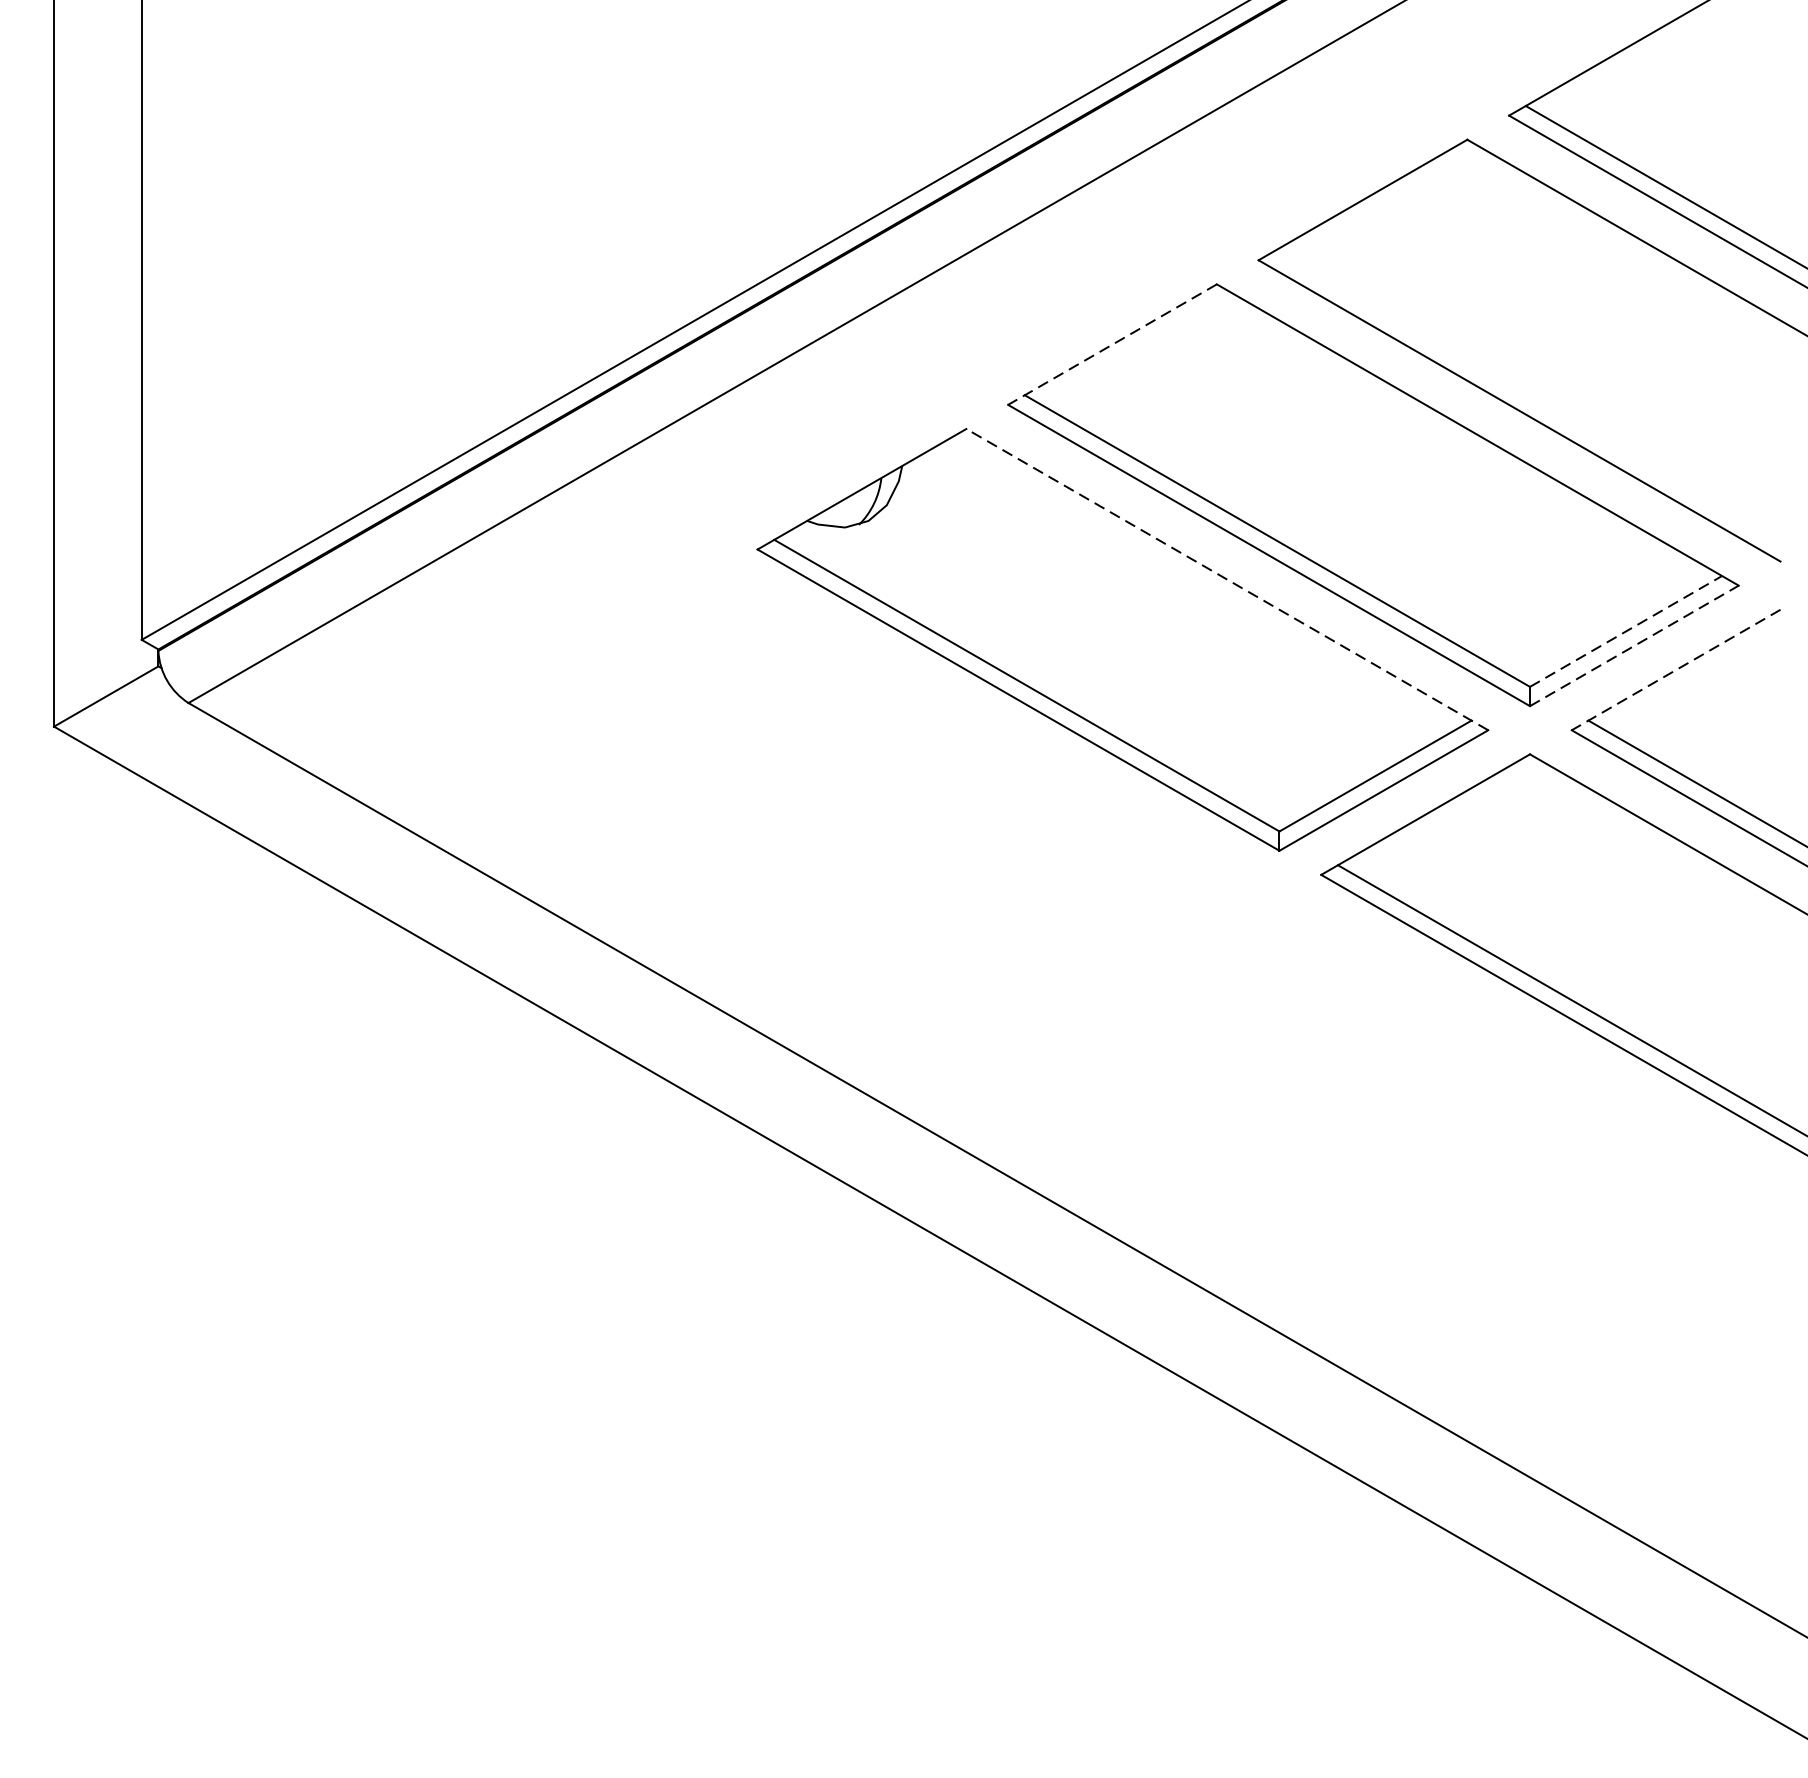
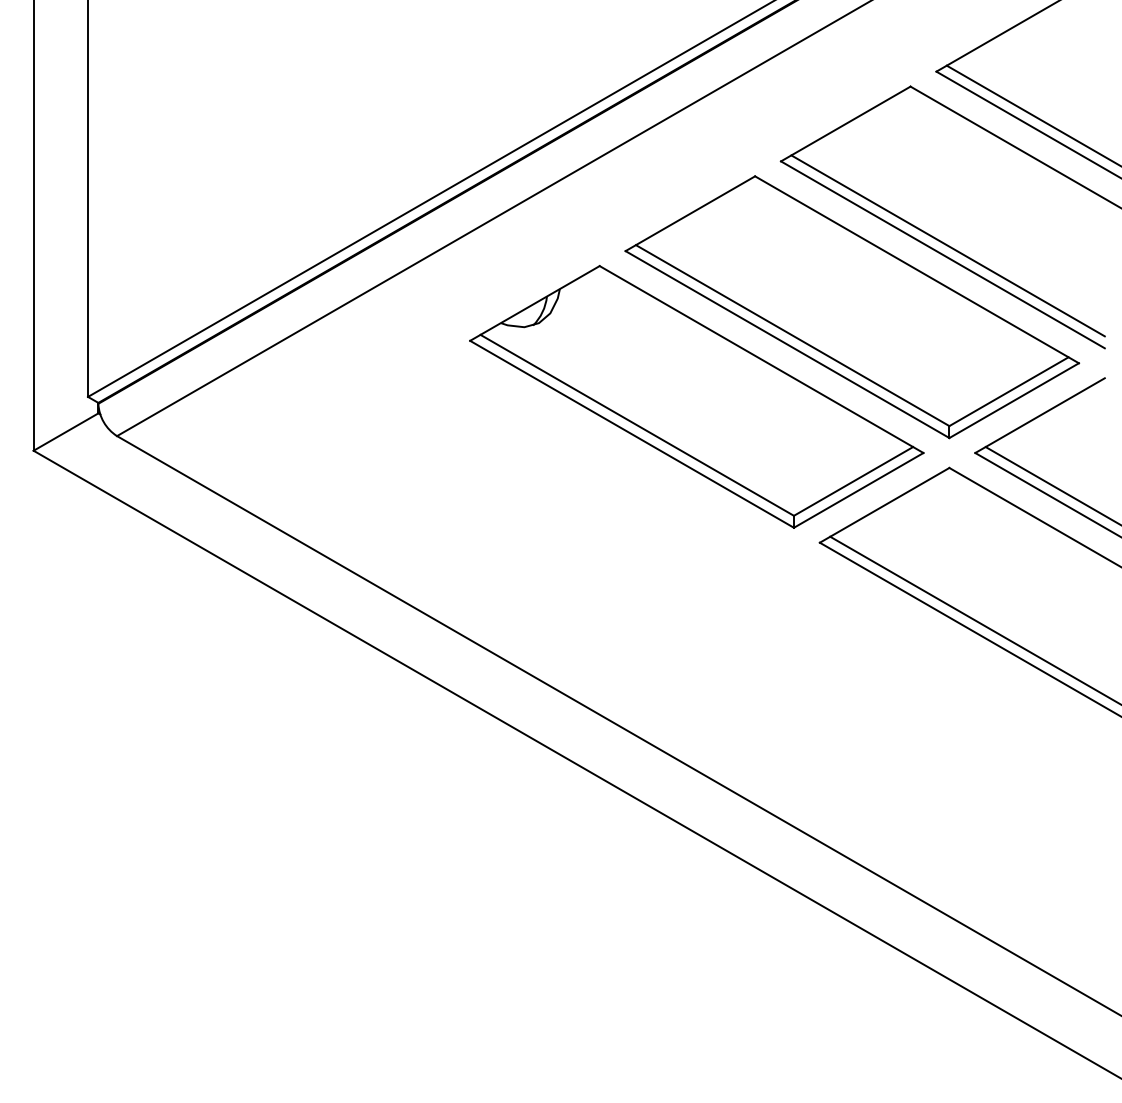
line: (1112, 344) -> (690, 213), dashed -> solid
line: (1526, 395) -> (947, 245), added
line: (1227, 579) -> (761, 359), dashed -> solid
line: (1625, 631) -> (1008, 391), dashed -> solid
line: (1634, 645) -> (1014, 400), dashed -> solid
line: (1676, 669) -> (1040, 415), dashed -> solid

